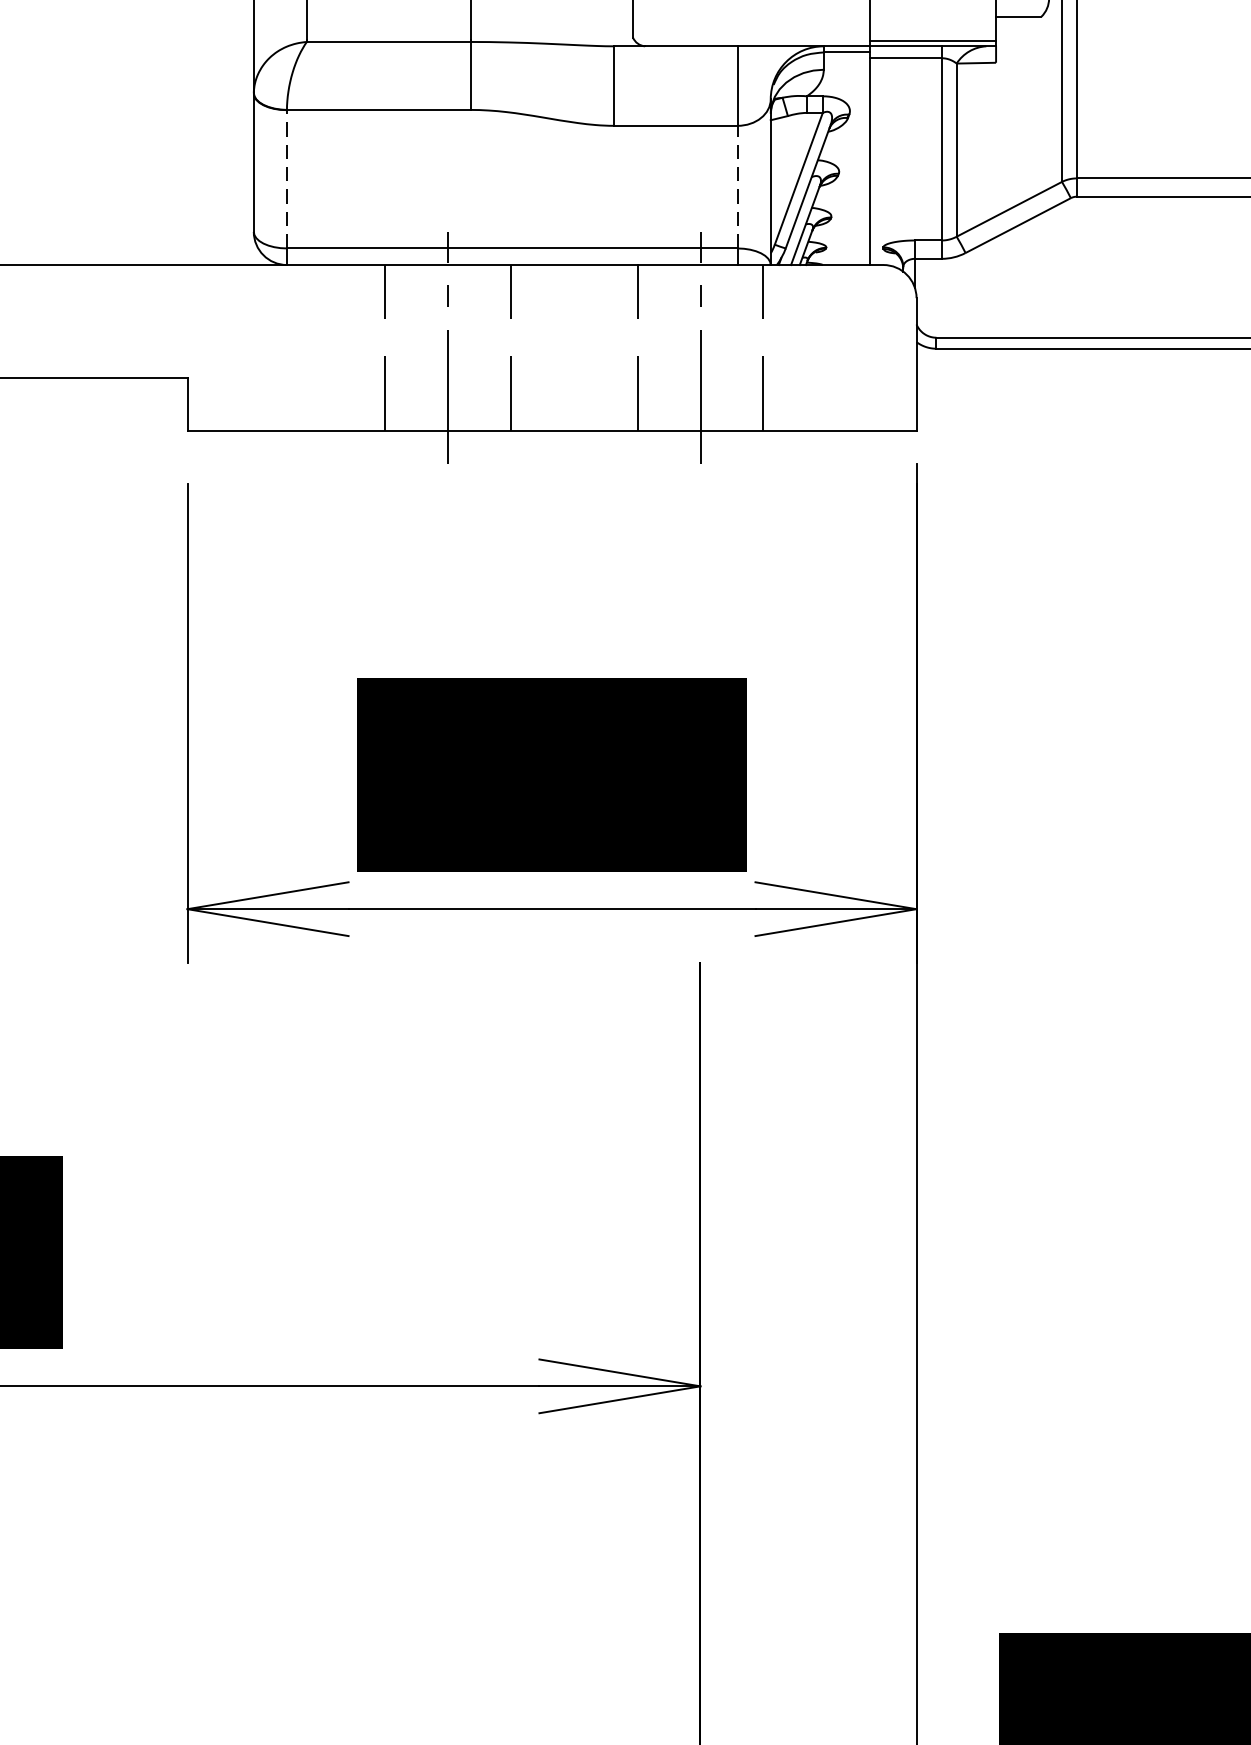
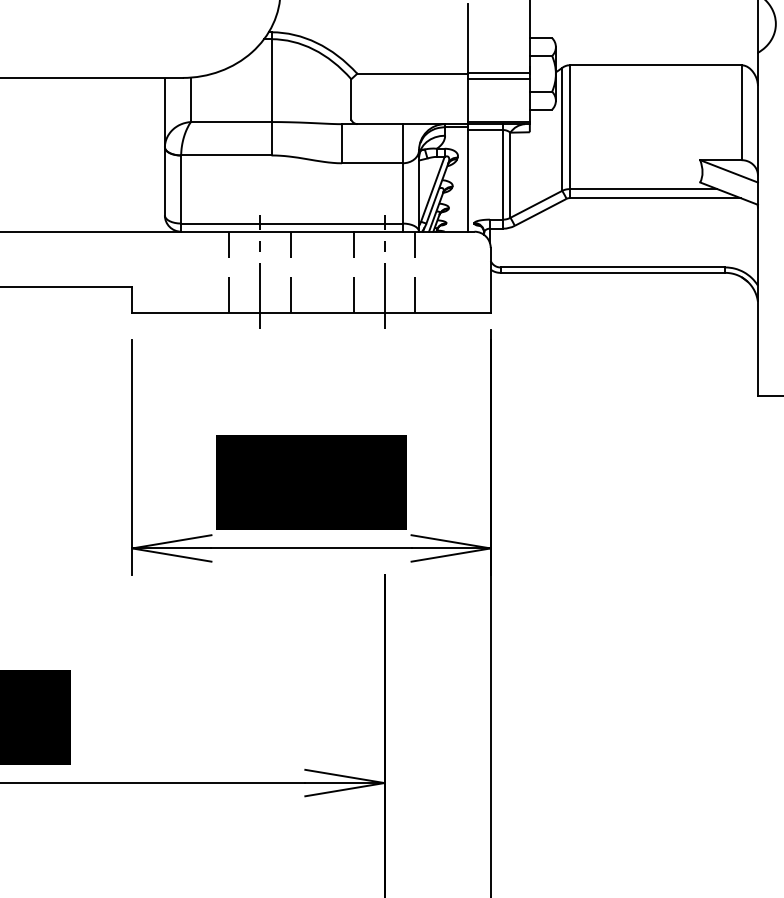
line: (287, 179) -> (181, 189), dashed -> solid
line: (737, 185) -> (402, 192), dashed -> solid

